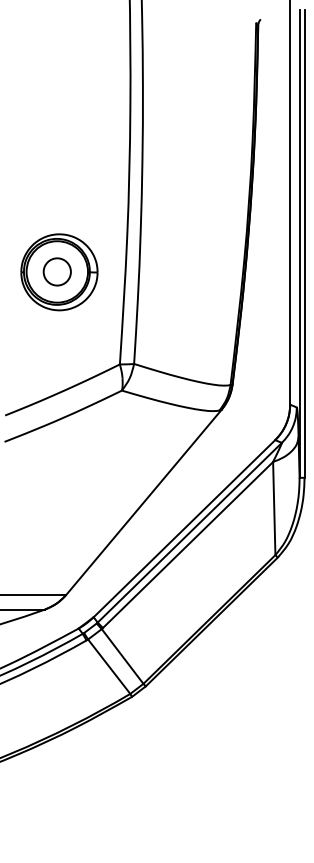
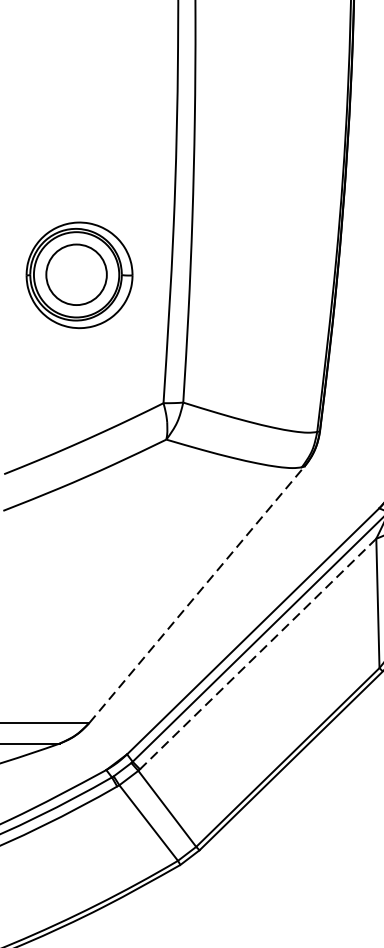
circle: (56, 271) -> (75, 274), size x1.6
line: (143, 502) -> (196, 594), solid -> dashed
line: (188, 545) -> (258, 654), solid -> dashed

